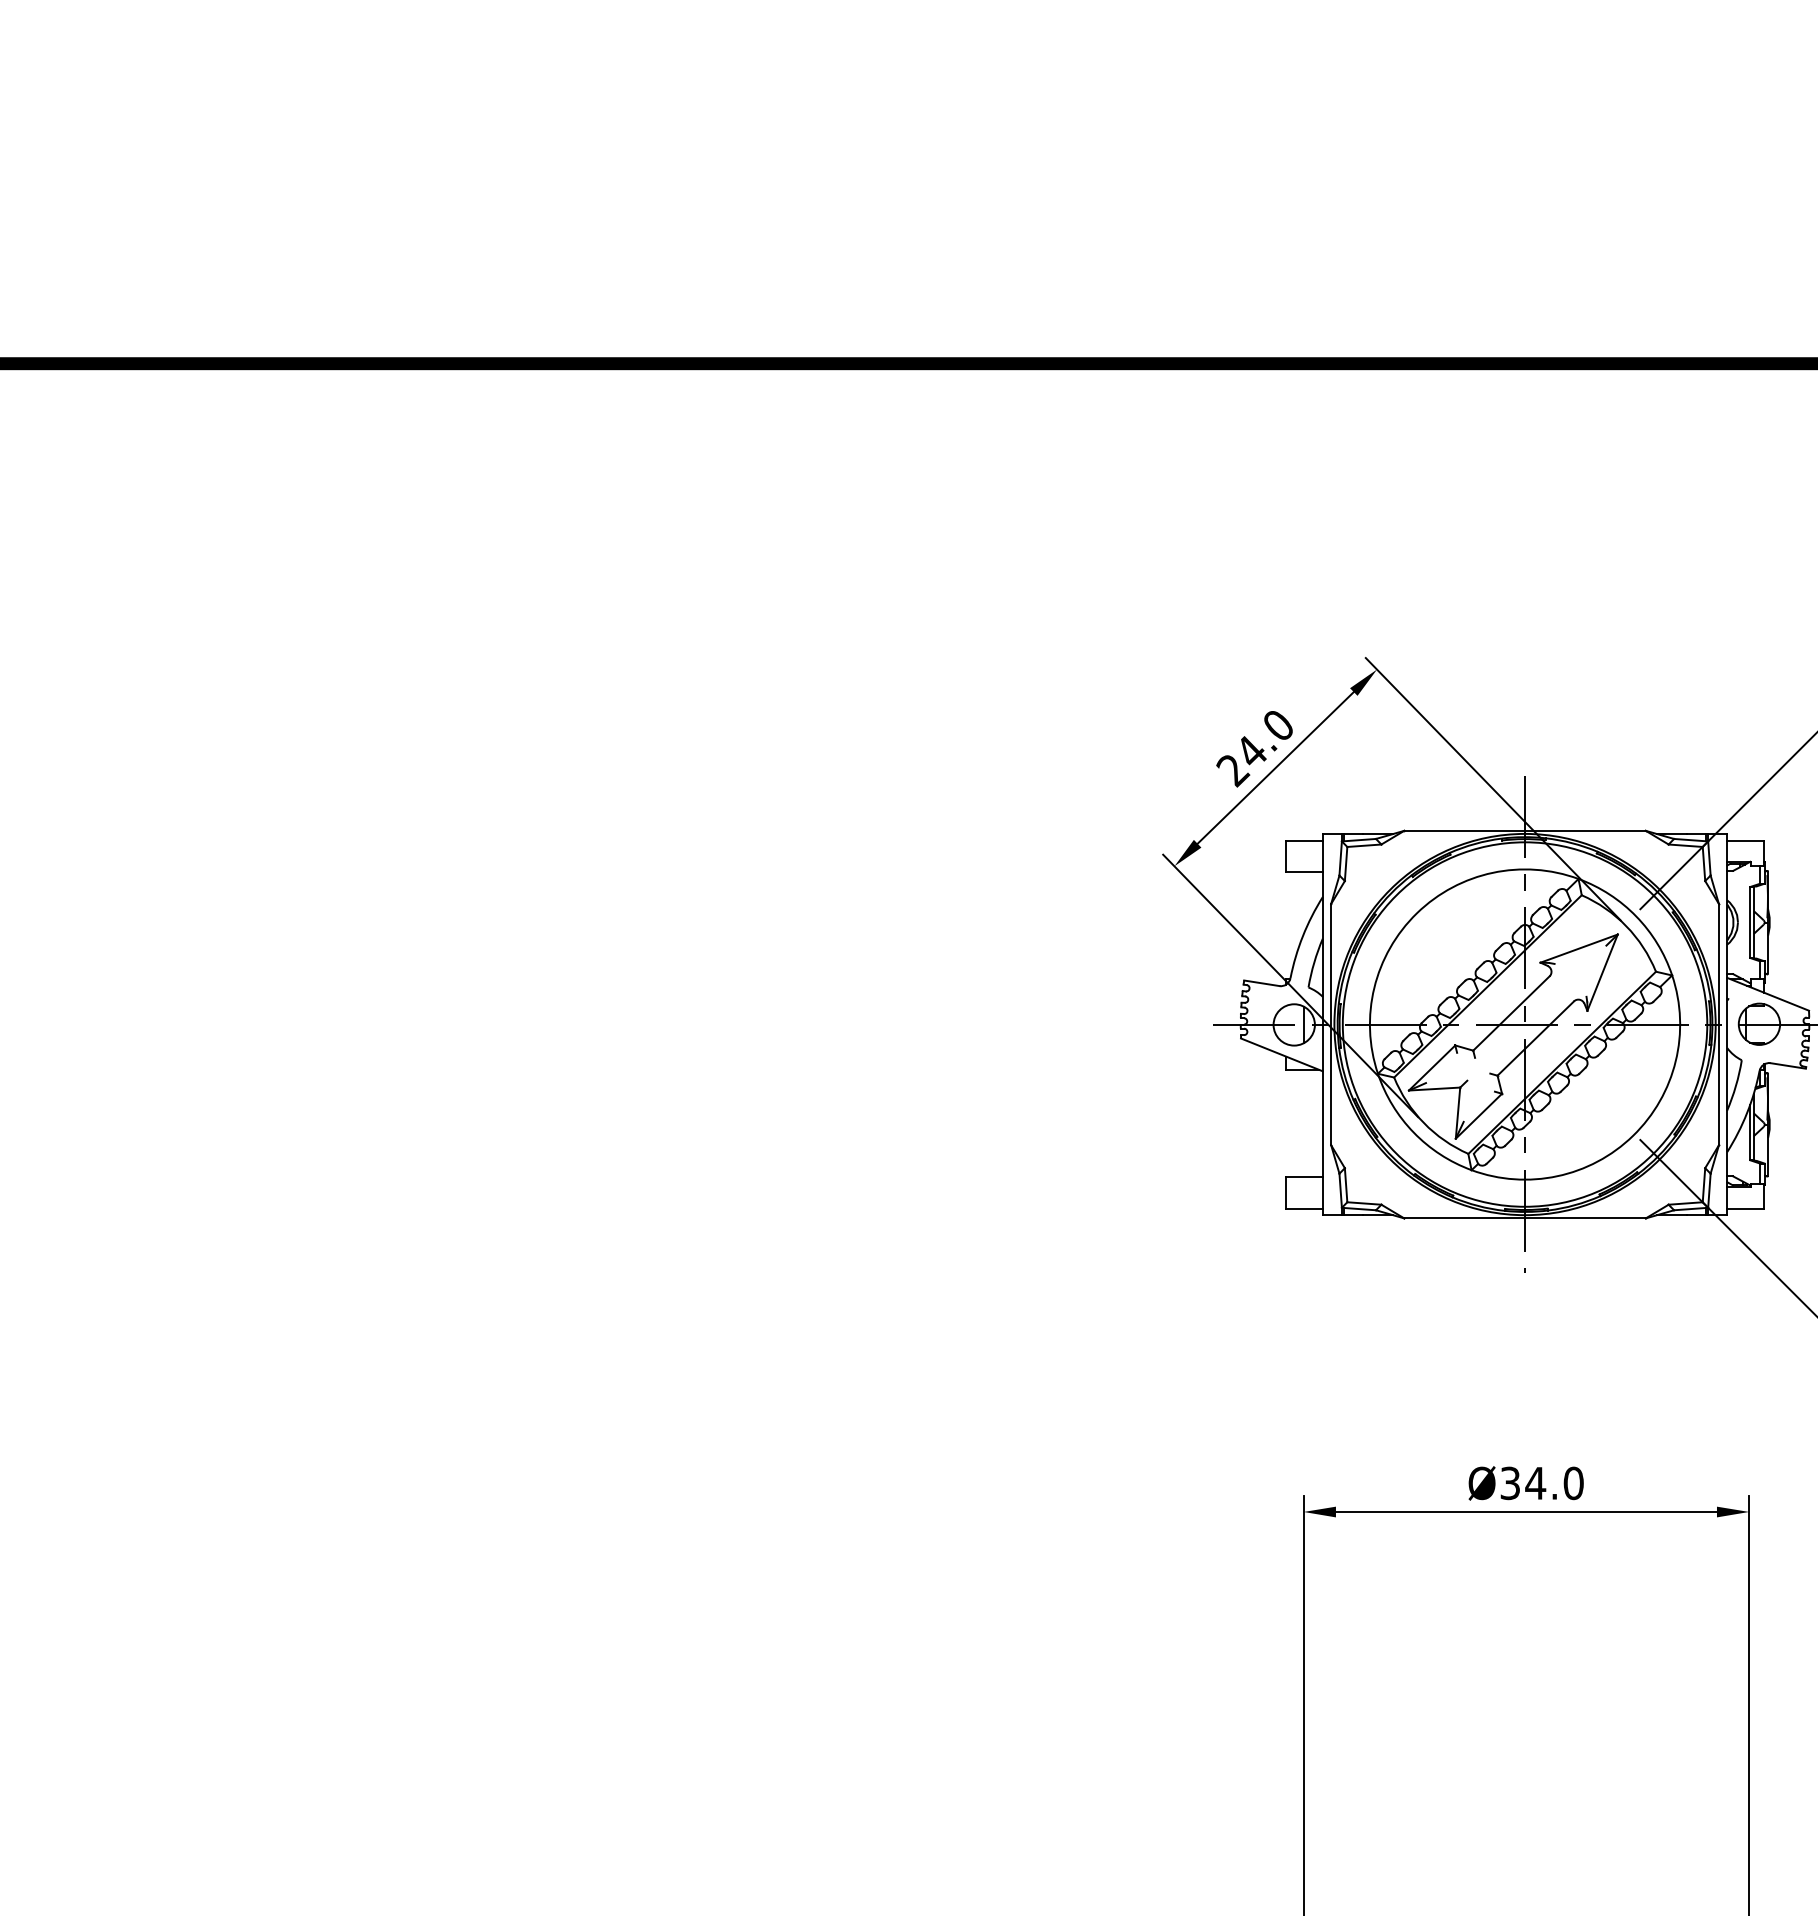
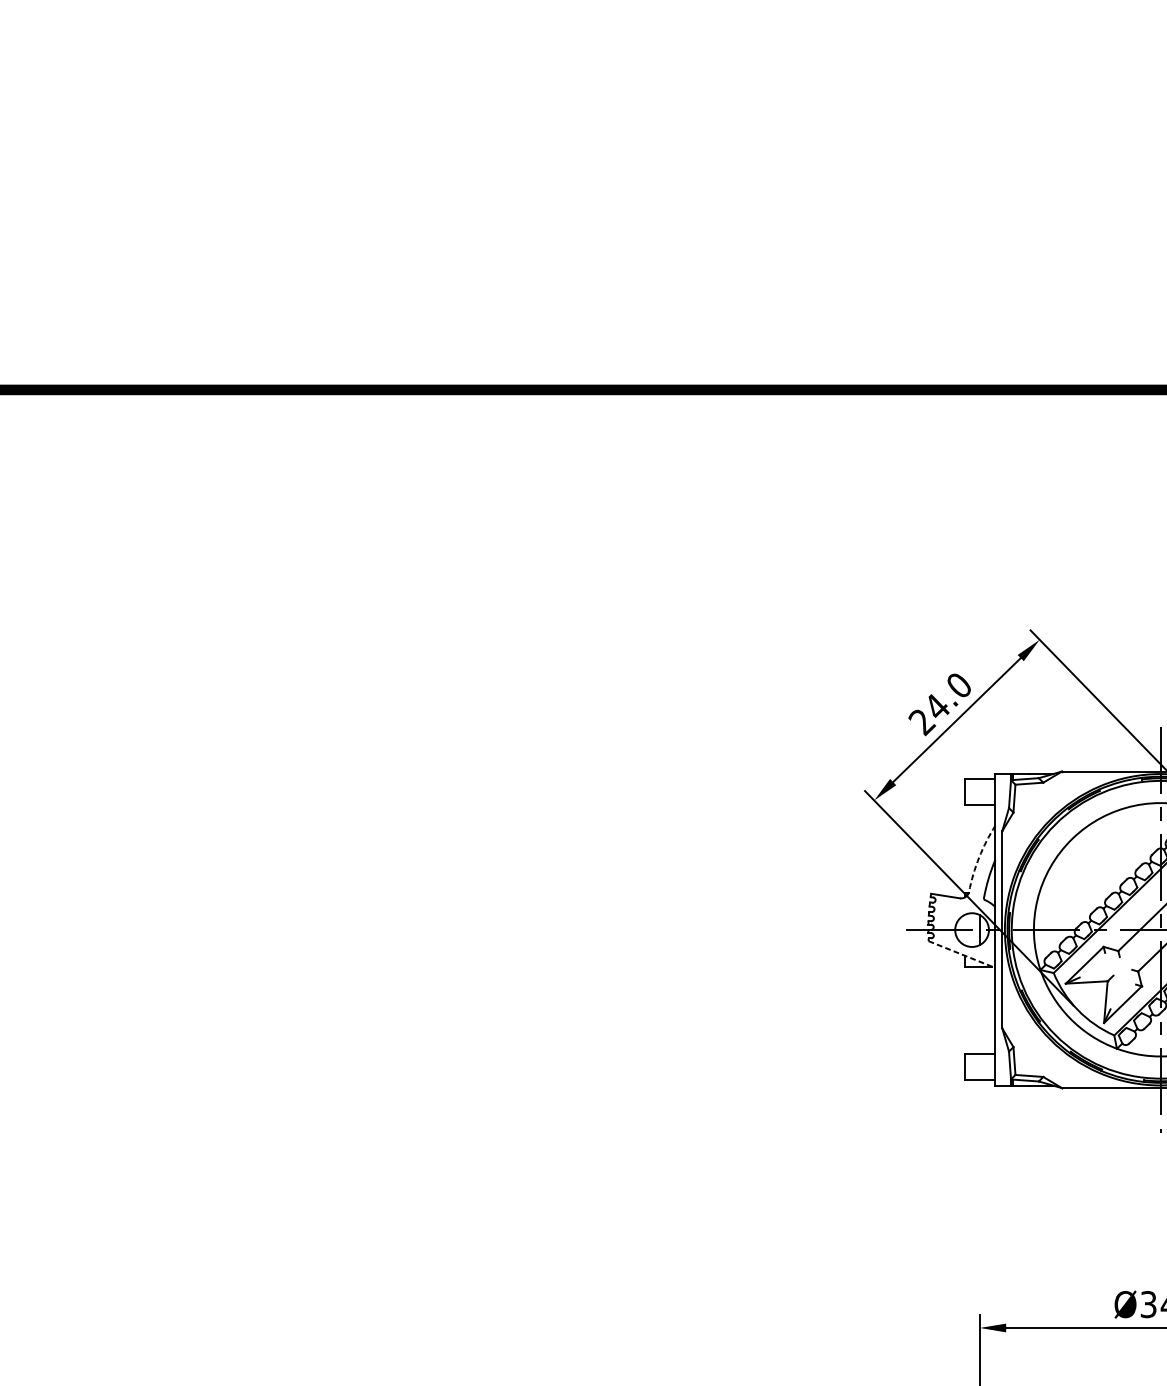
arc: (1302, 936) -> (978, 857), solid -> dashed
line: (1282, 1055) -> (962, 955), solid -> dashed

